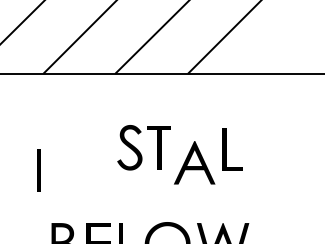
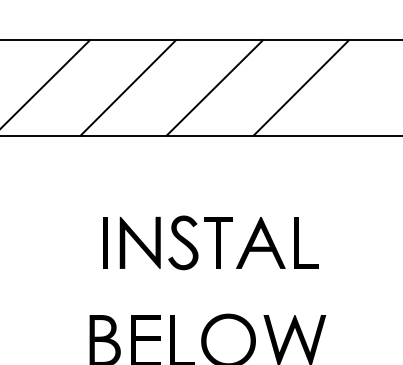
part: (226, 149) -> (298, 242), moved
part: (140, 151) -> (195, 247), moved
fill: (93, 162) -> (139, 242), added
line: (38, 169) -> (105, 242), moved

